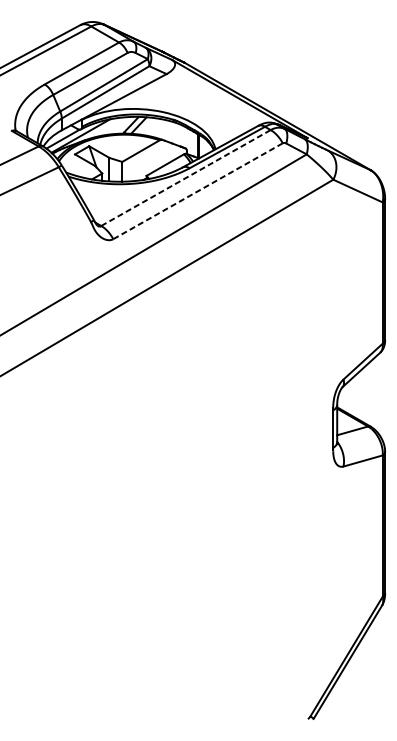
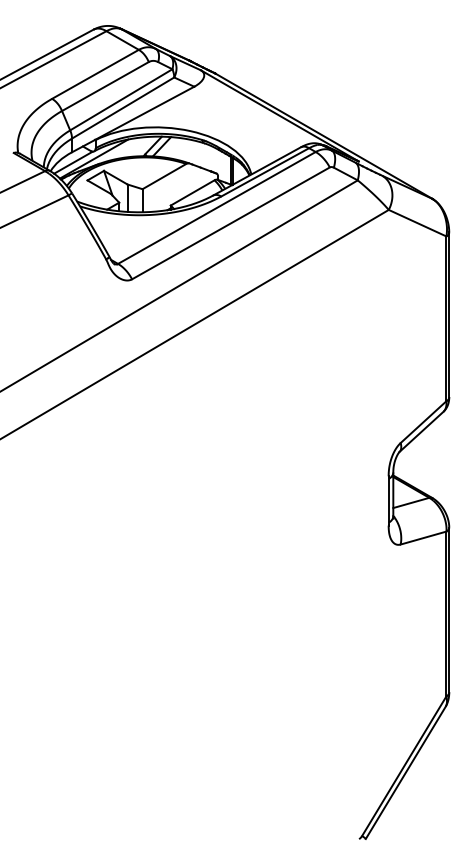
line: (185, 177) -> (216, 207), dashed -> solid
line: (197, 191) -> (230, 223), dashed -> solid

